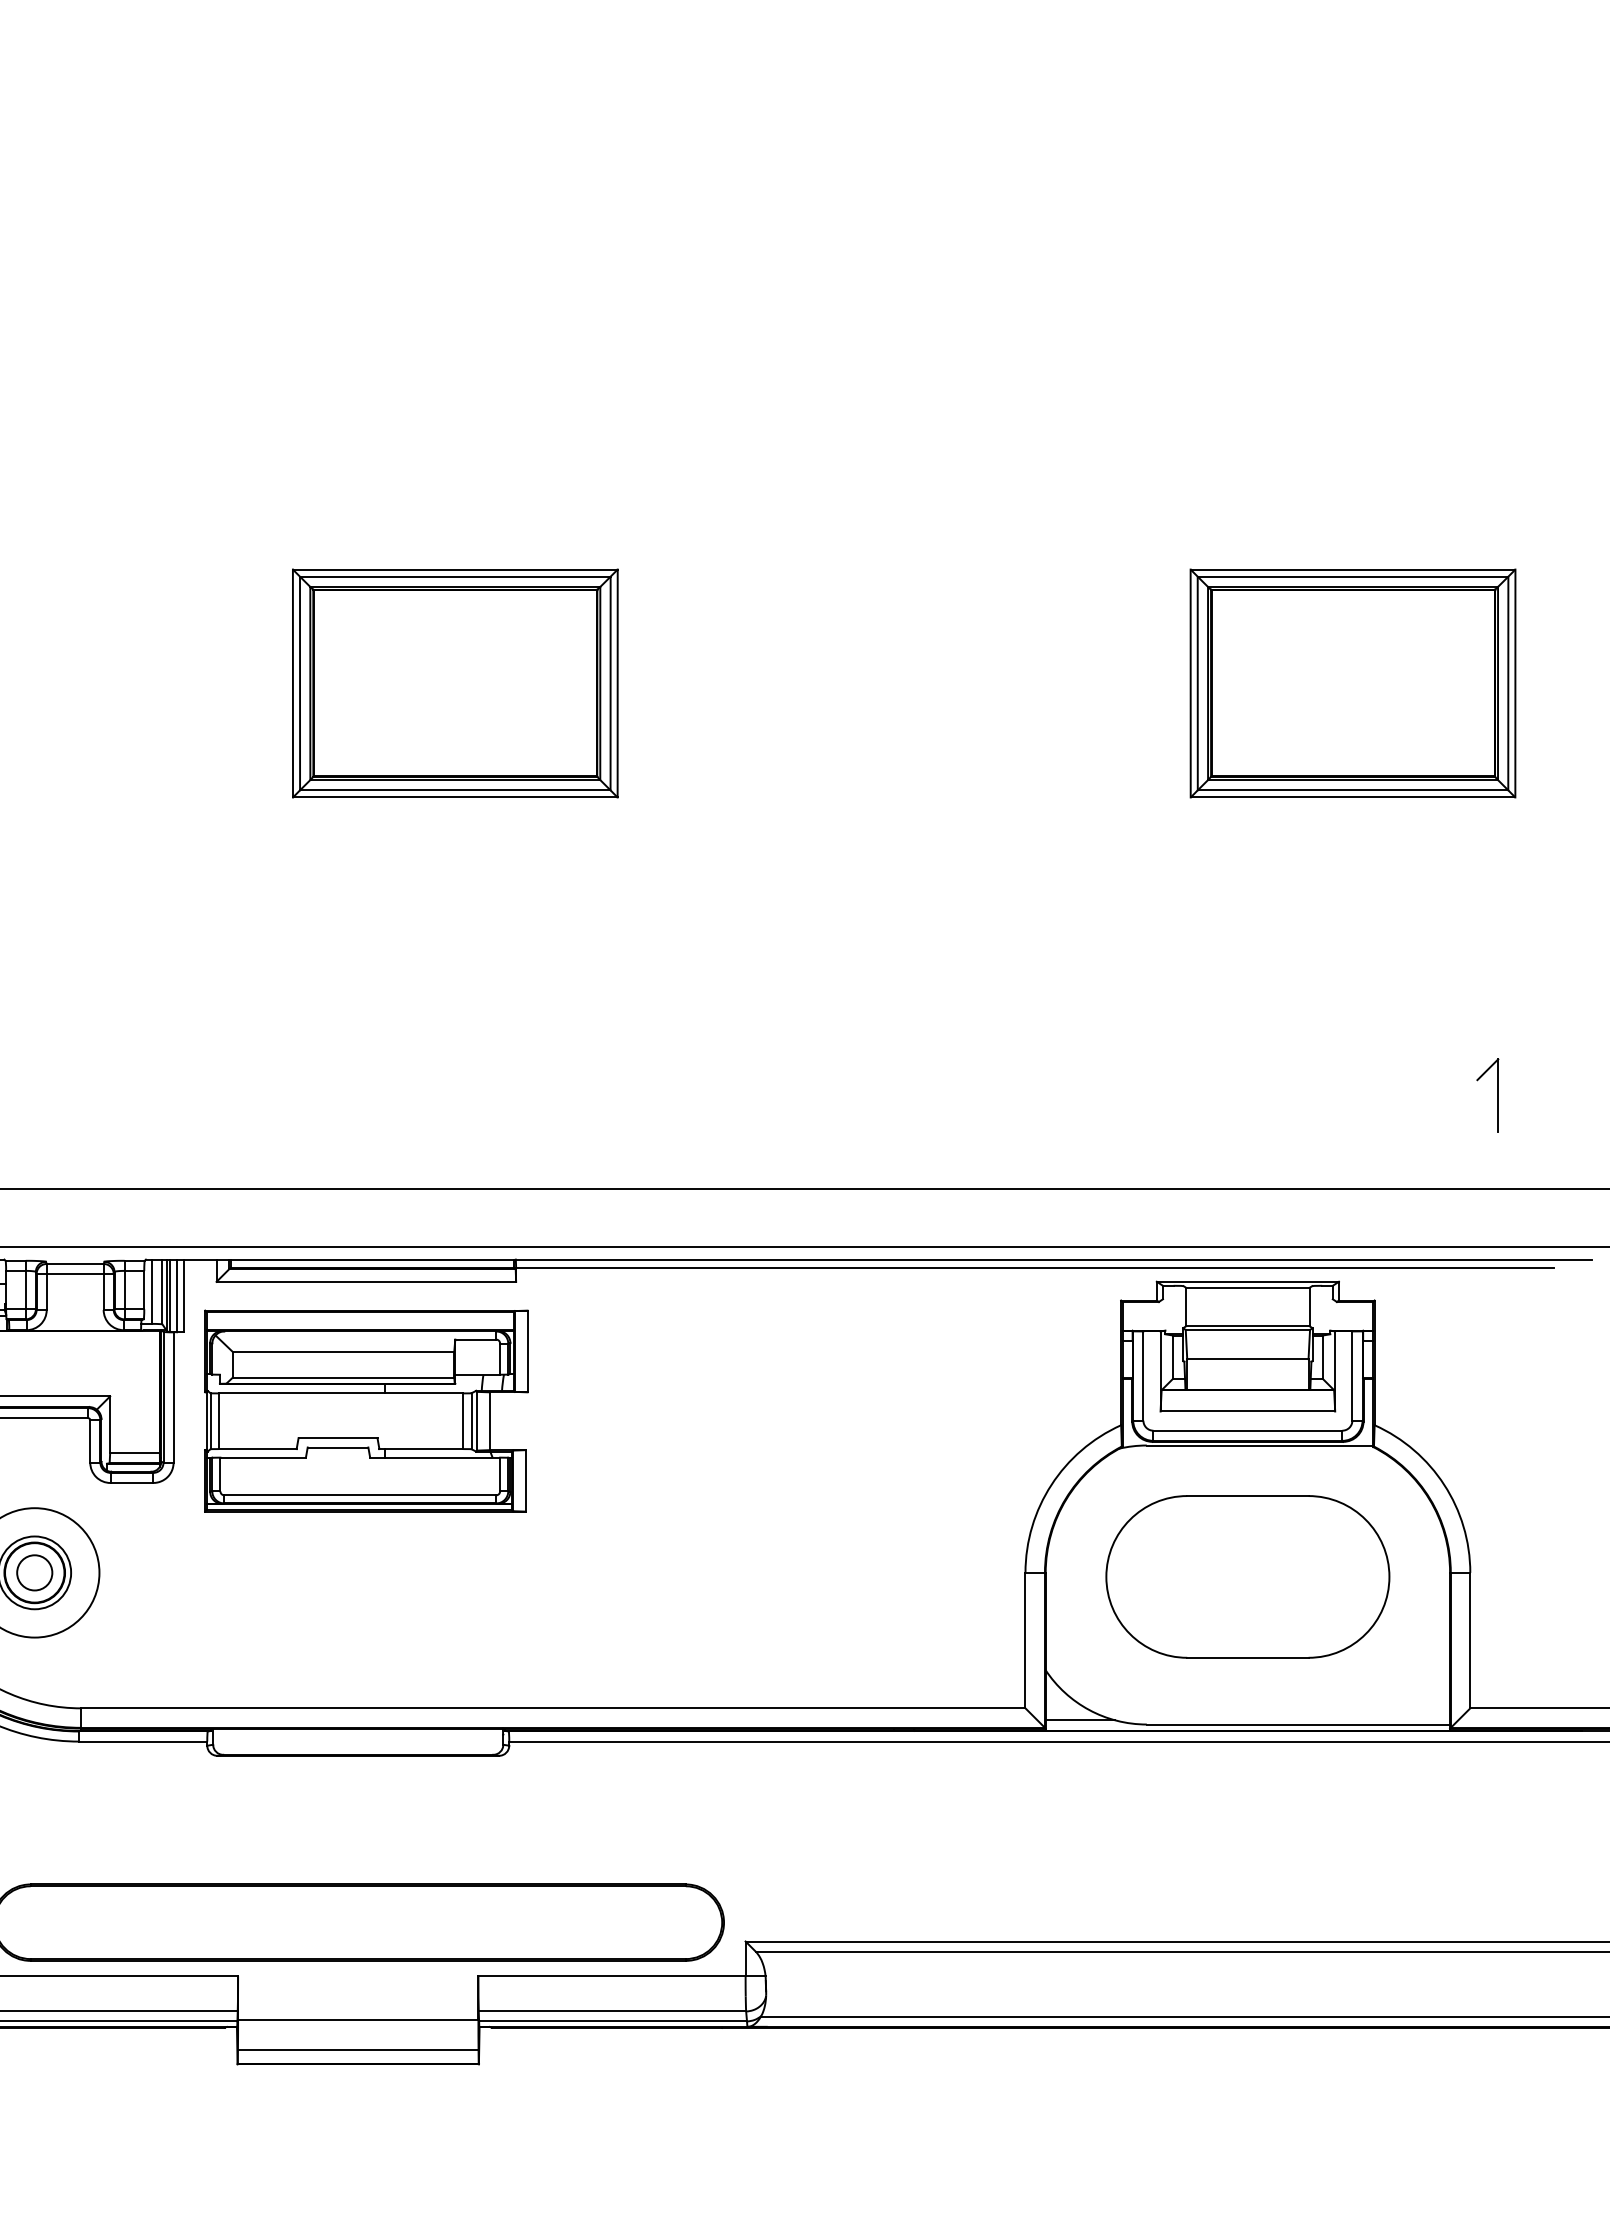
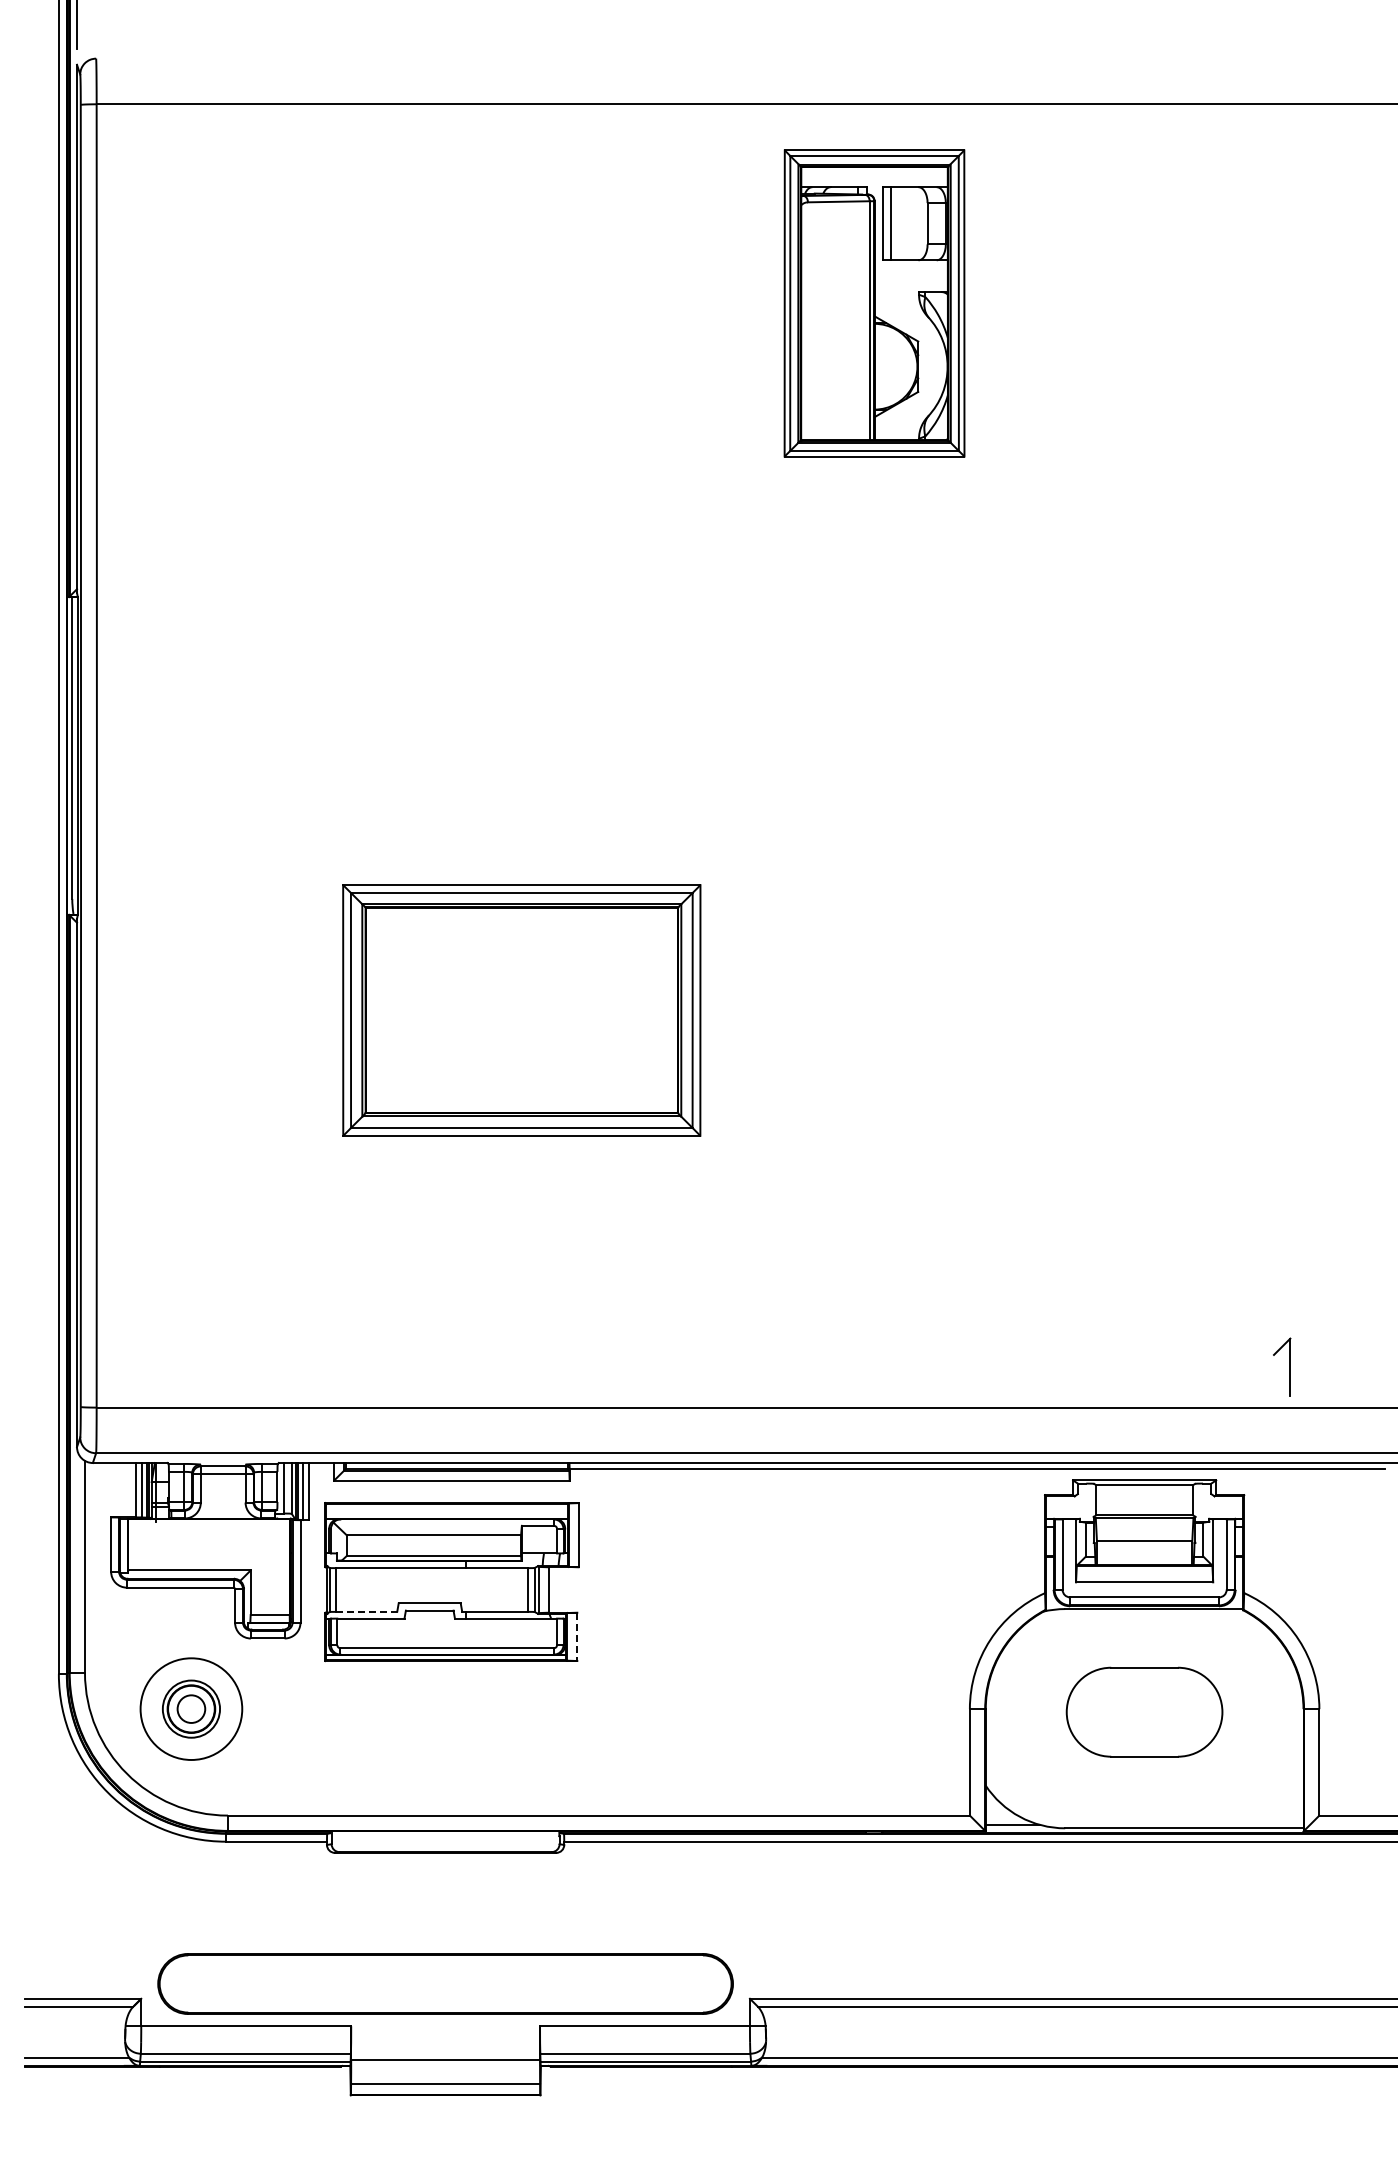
part: (454, 682) -> (521, 1009), size x1.4
part: (1352, 682) -> (1226, 1009), removed
part: (1497, 1094) -> (1289, 1366), moved
line: (257, 1448) -> (366, 1611), solid -> dashed
line: (526, 1481) -> (577, 1637), solid -> dashed
part: (1247, 1575) -> (1144, 1711), size x0.7

